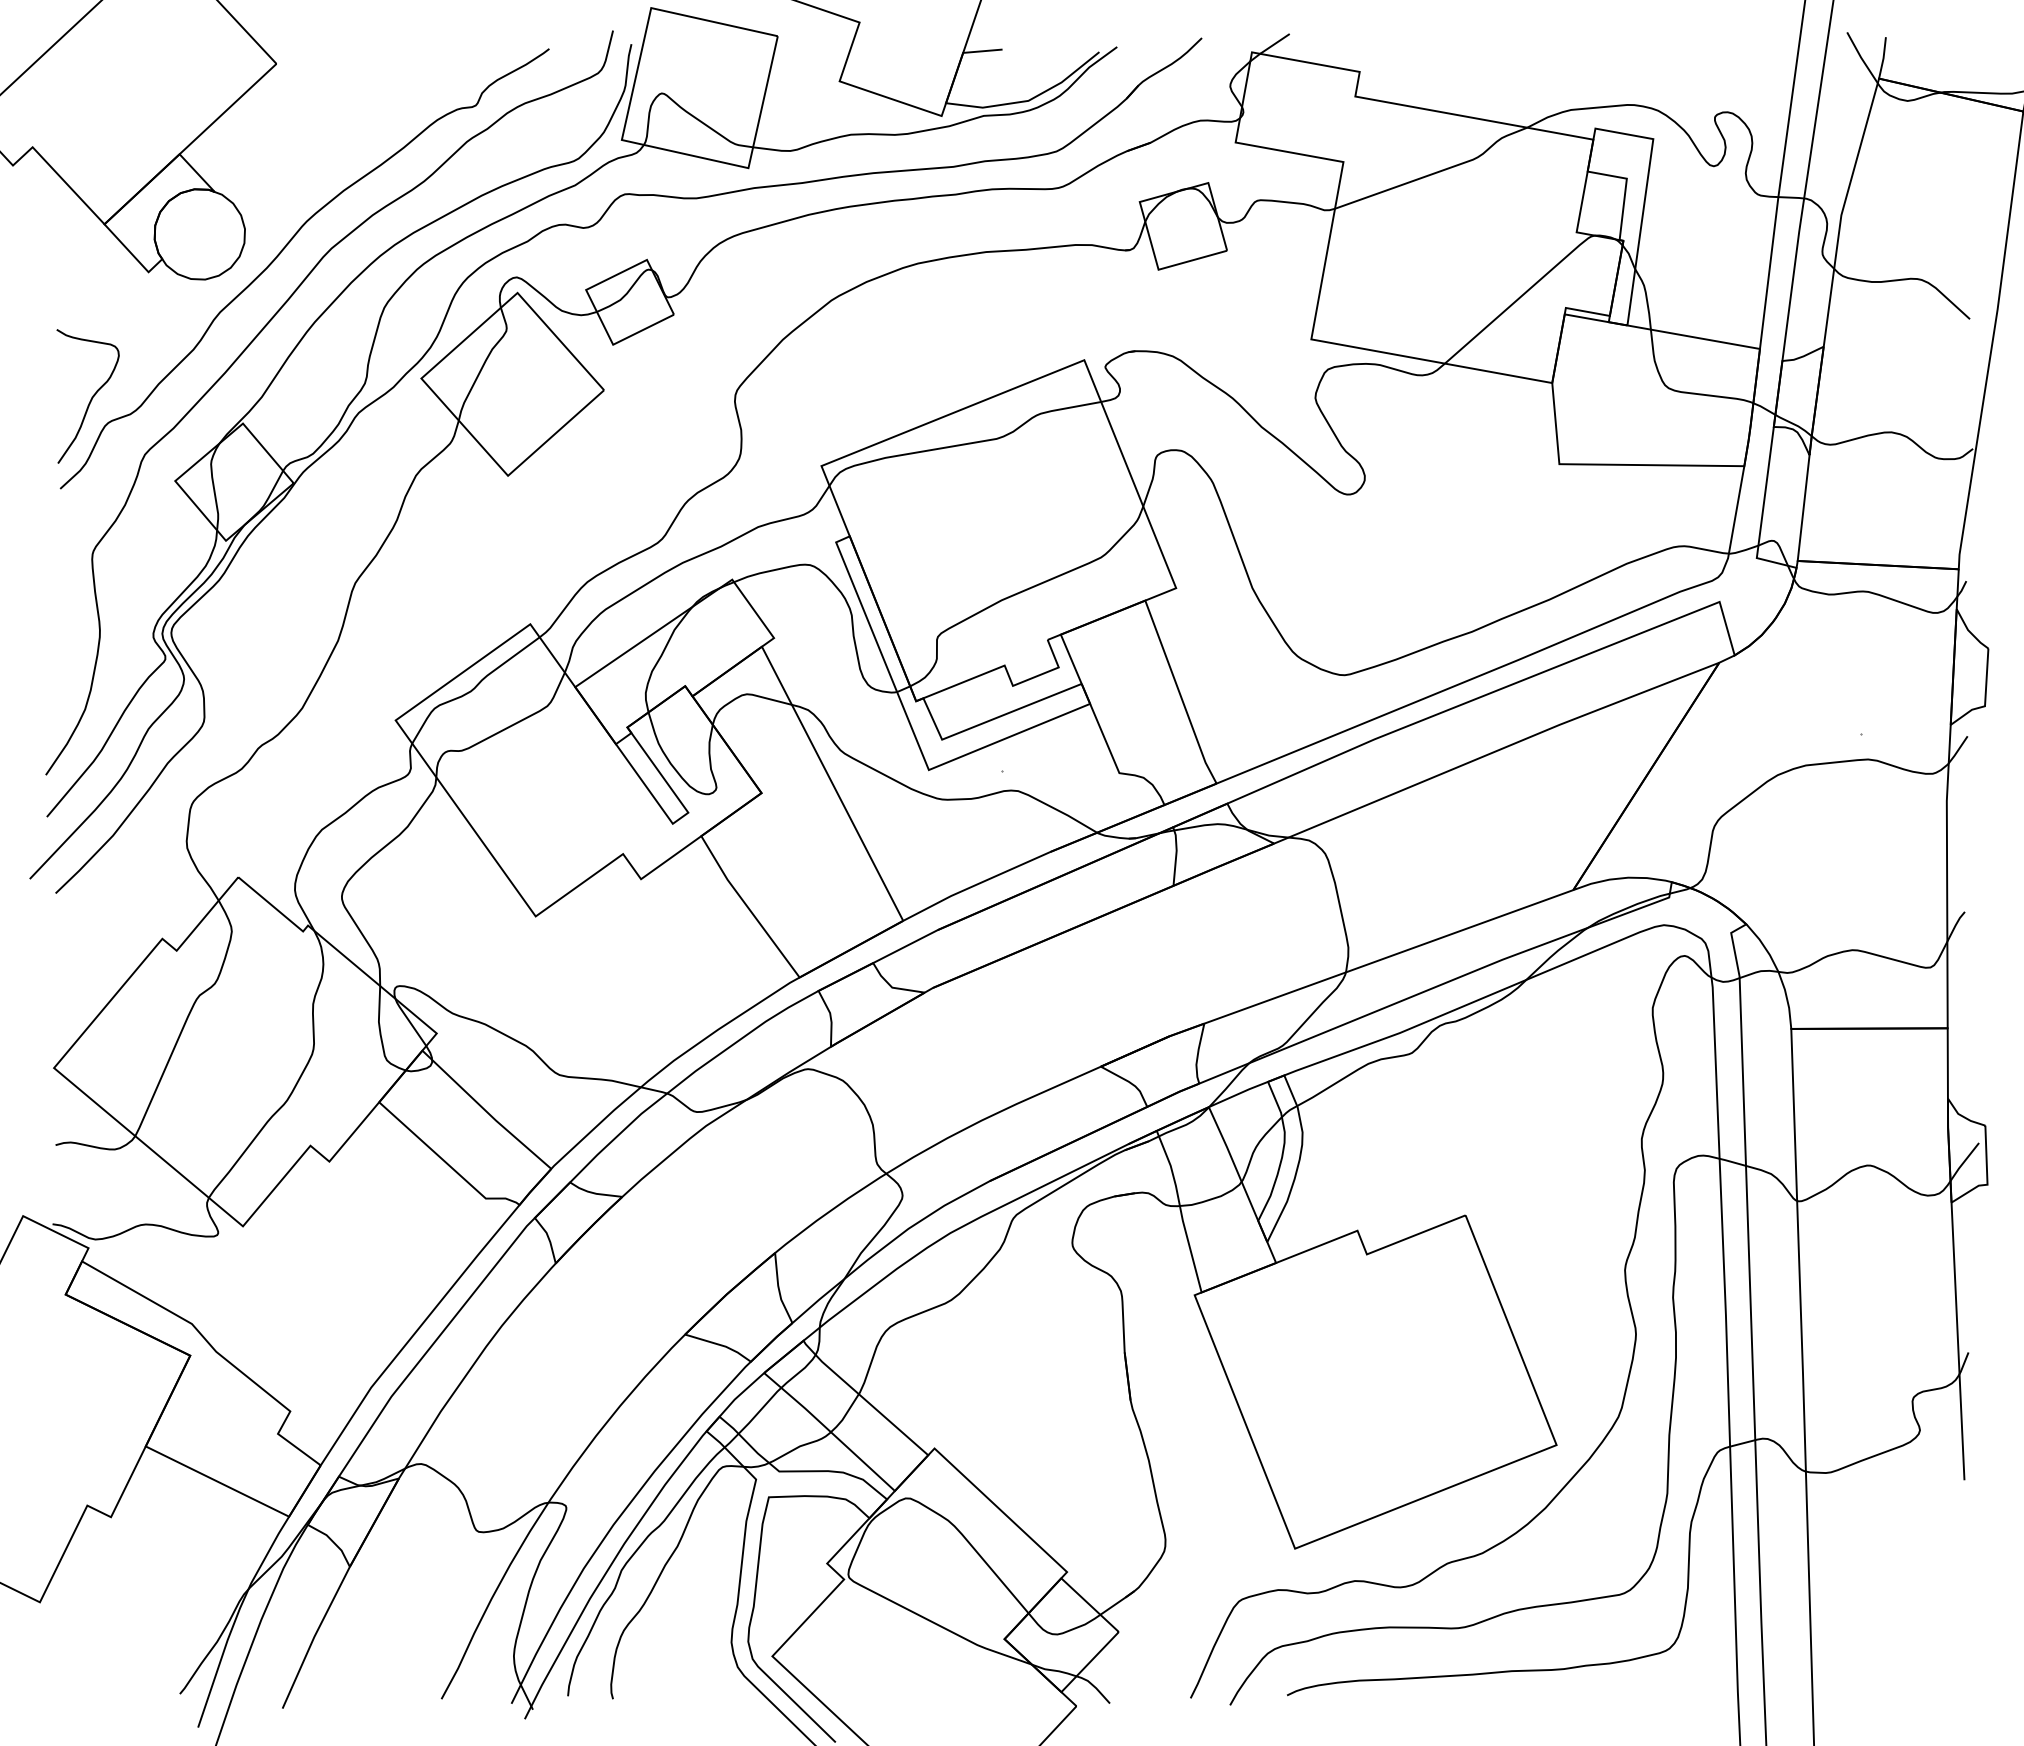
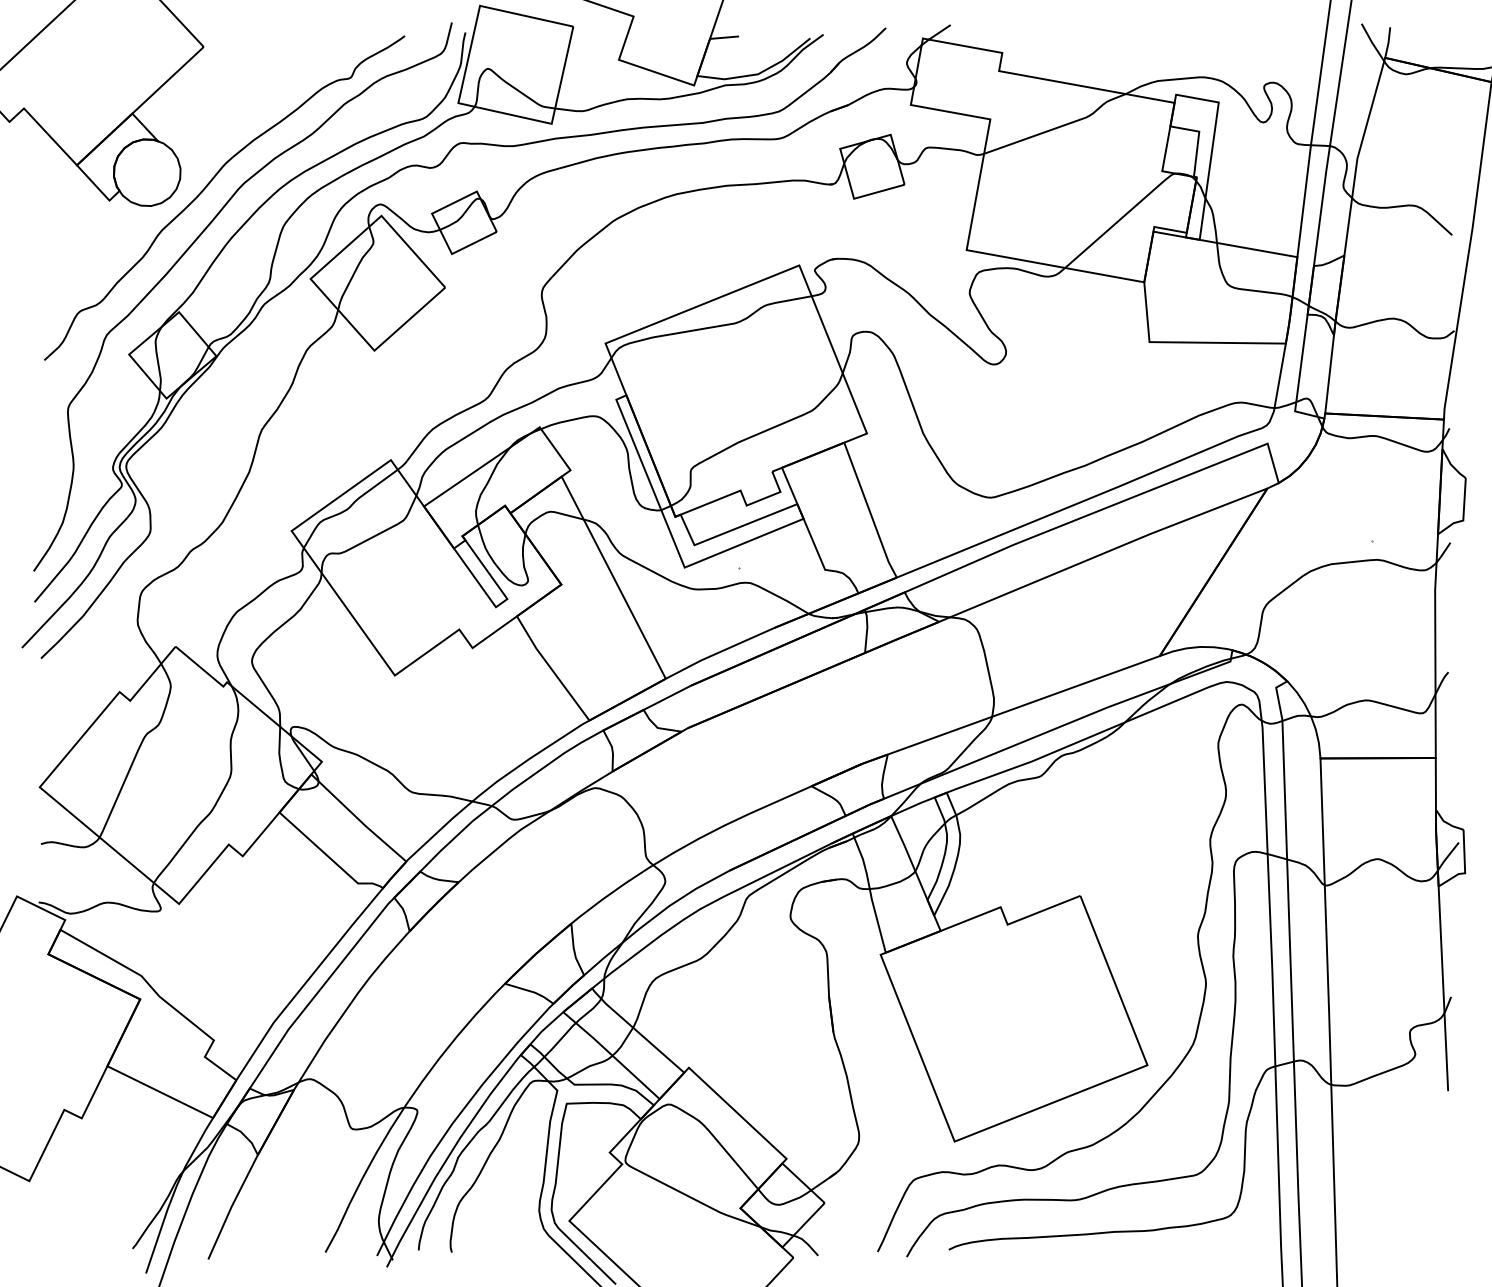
curve: (91, 397) -> (67, 292), removed

